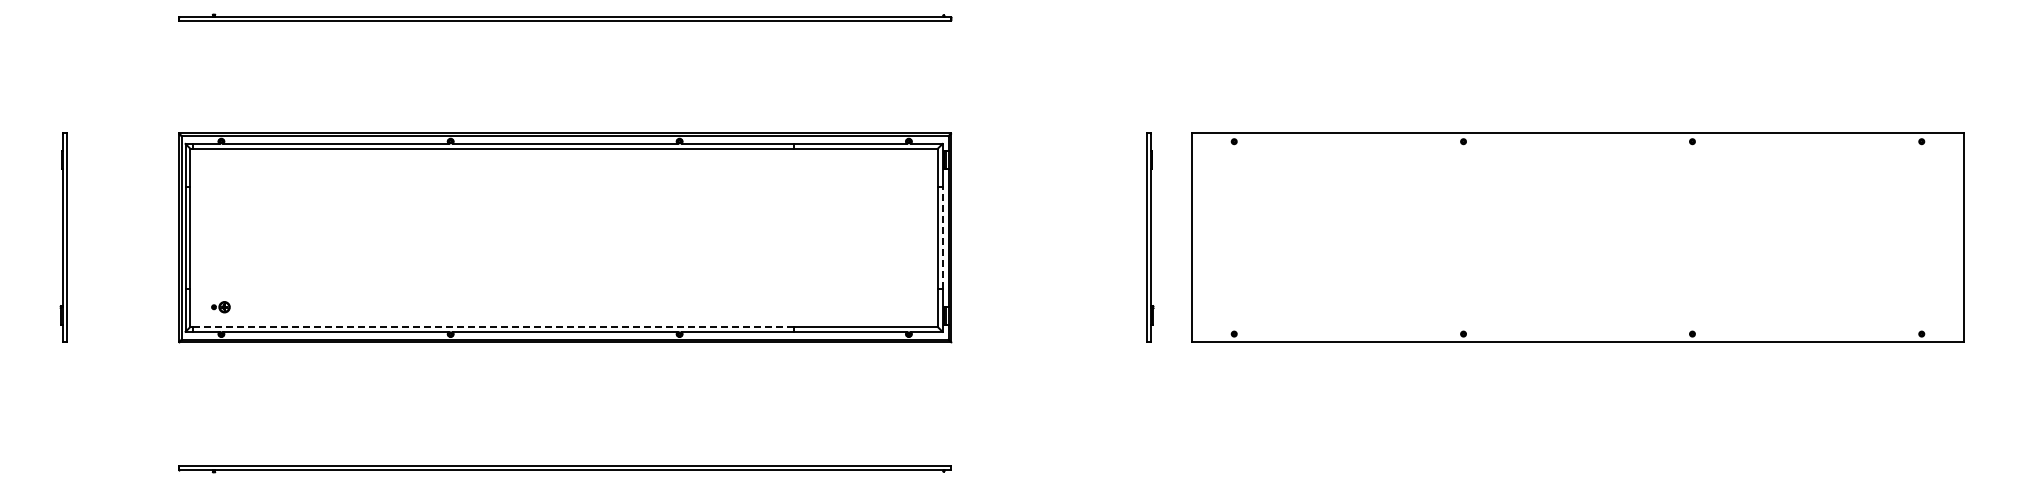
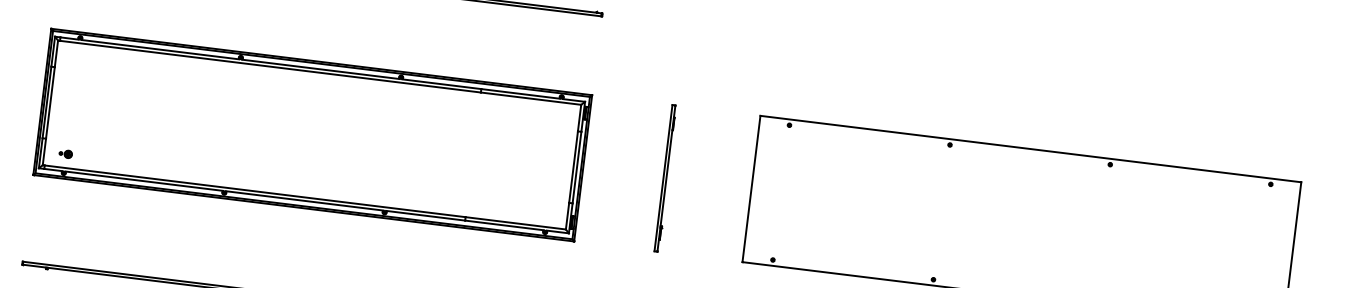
line: (942, 237) -> (576, 167), dashed -> solid
part: (1150, 237) -> (665, 178), moved
line: (493, 326) -> (254, 191), dashed -> solid

